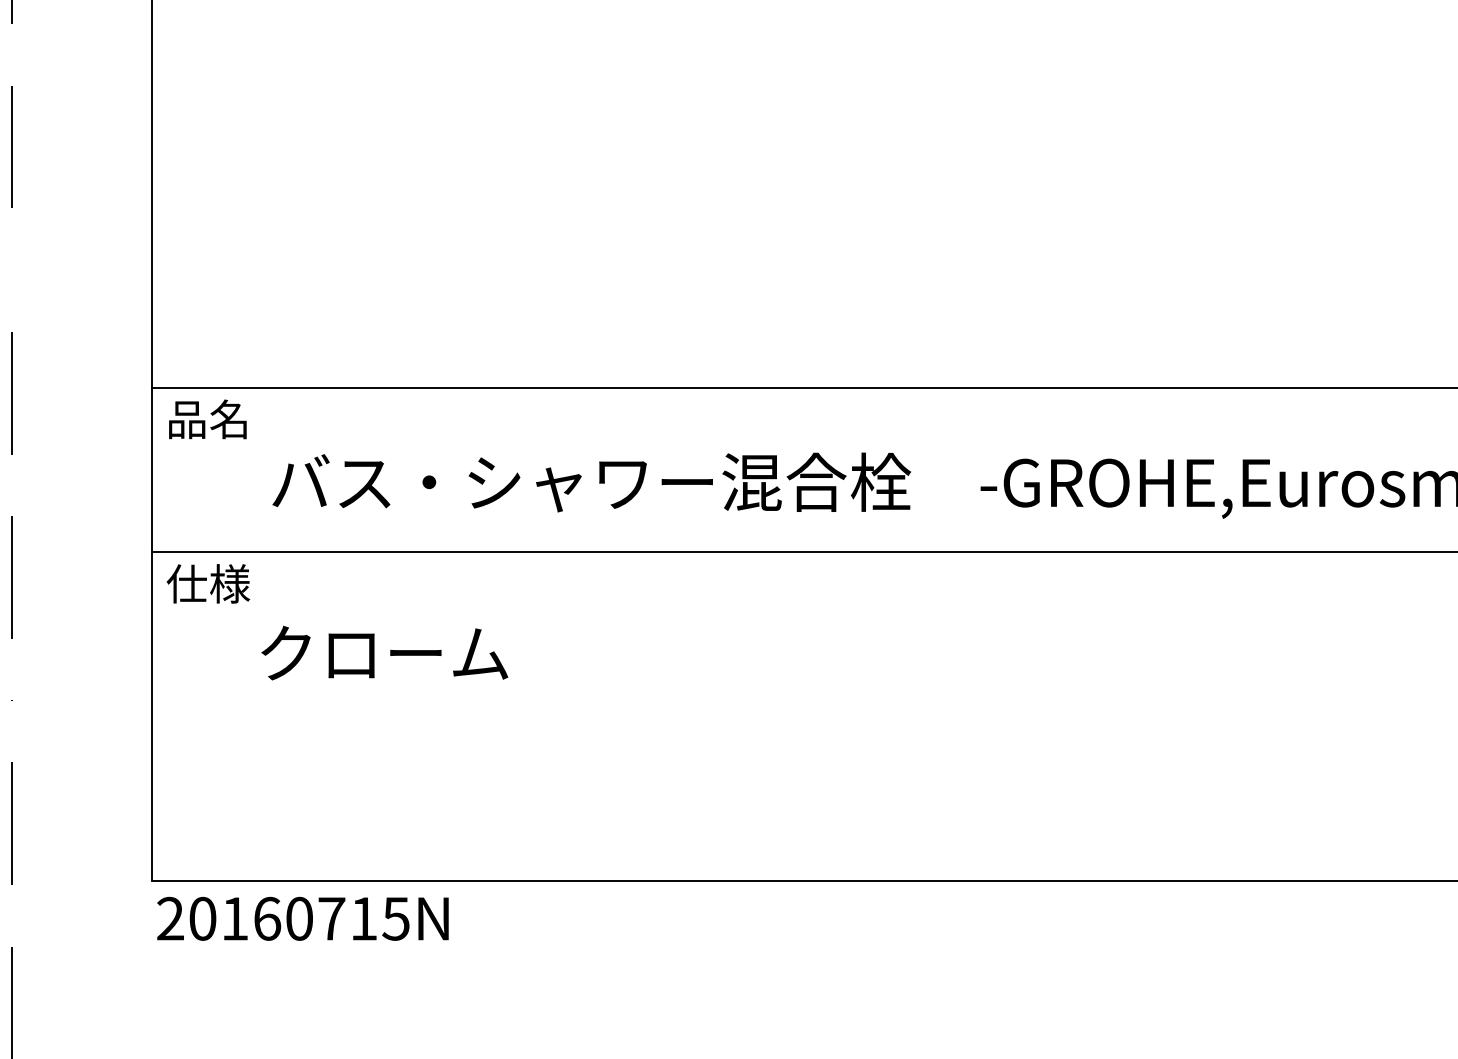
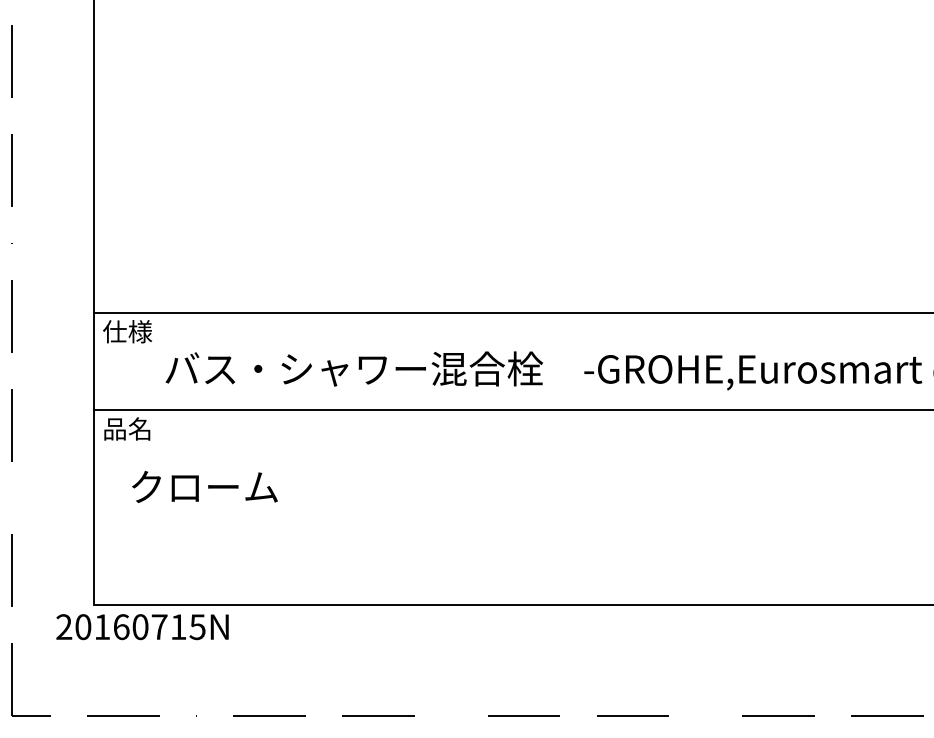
text: (208, 418) -> (127, 331), 品名 -> 仕様
text: (208, 583) -> (127, 428), 仕様 -> 品名
text: (384, 652) -> (204, 486), moved
text: (302, 919) -> (142, 627), moved

